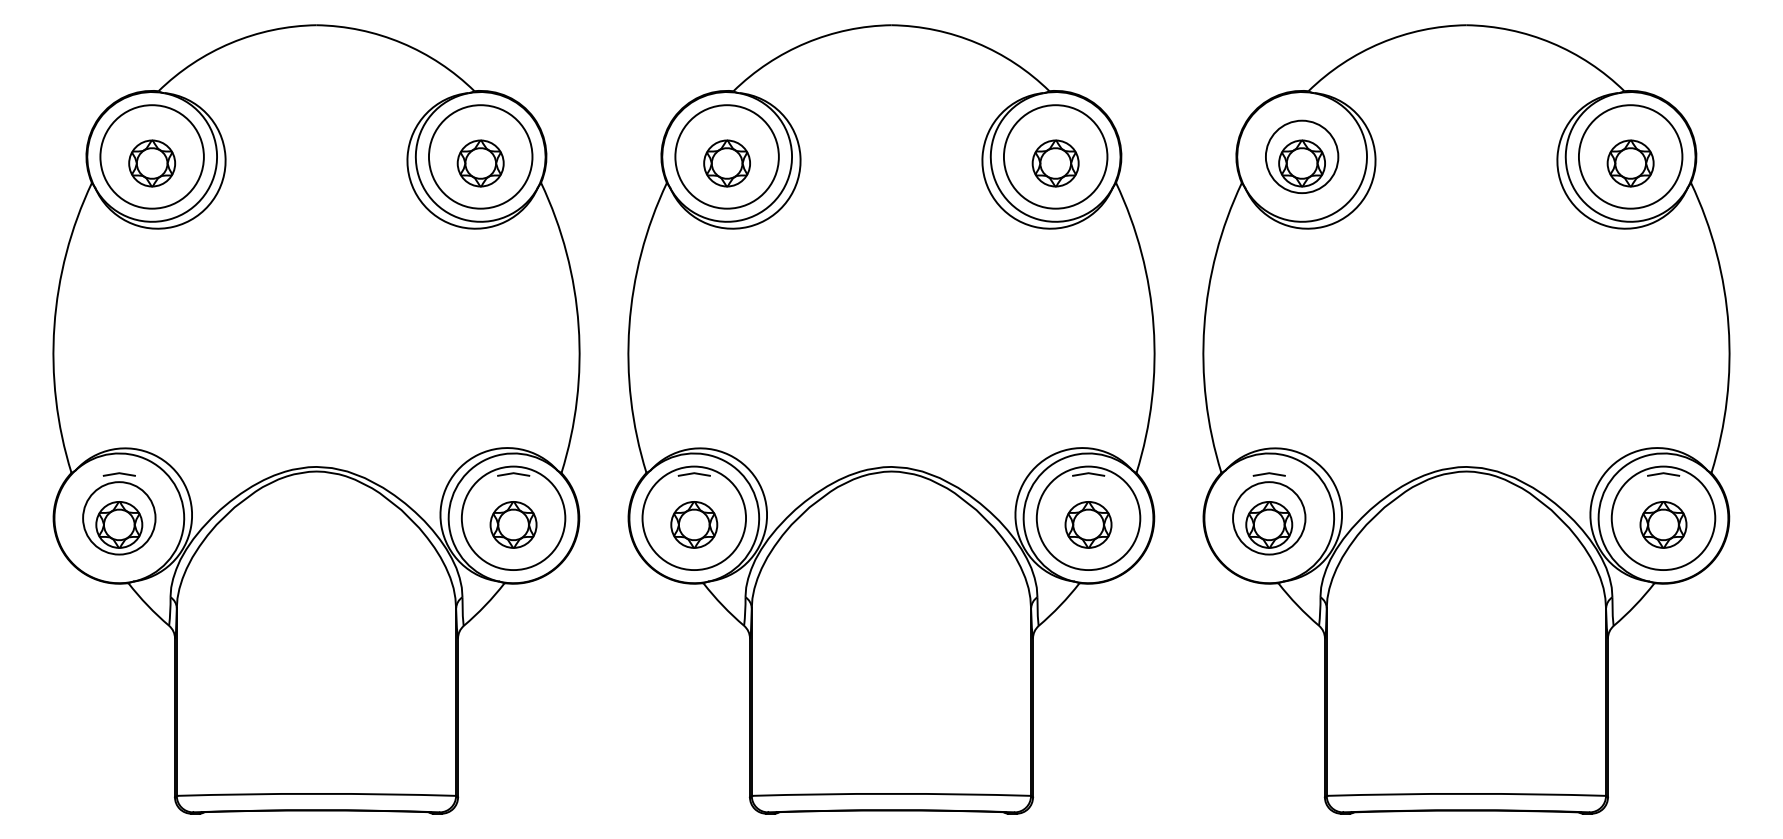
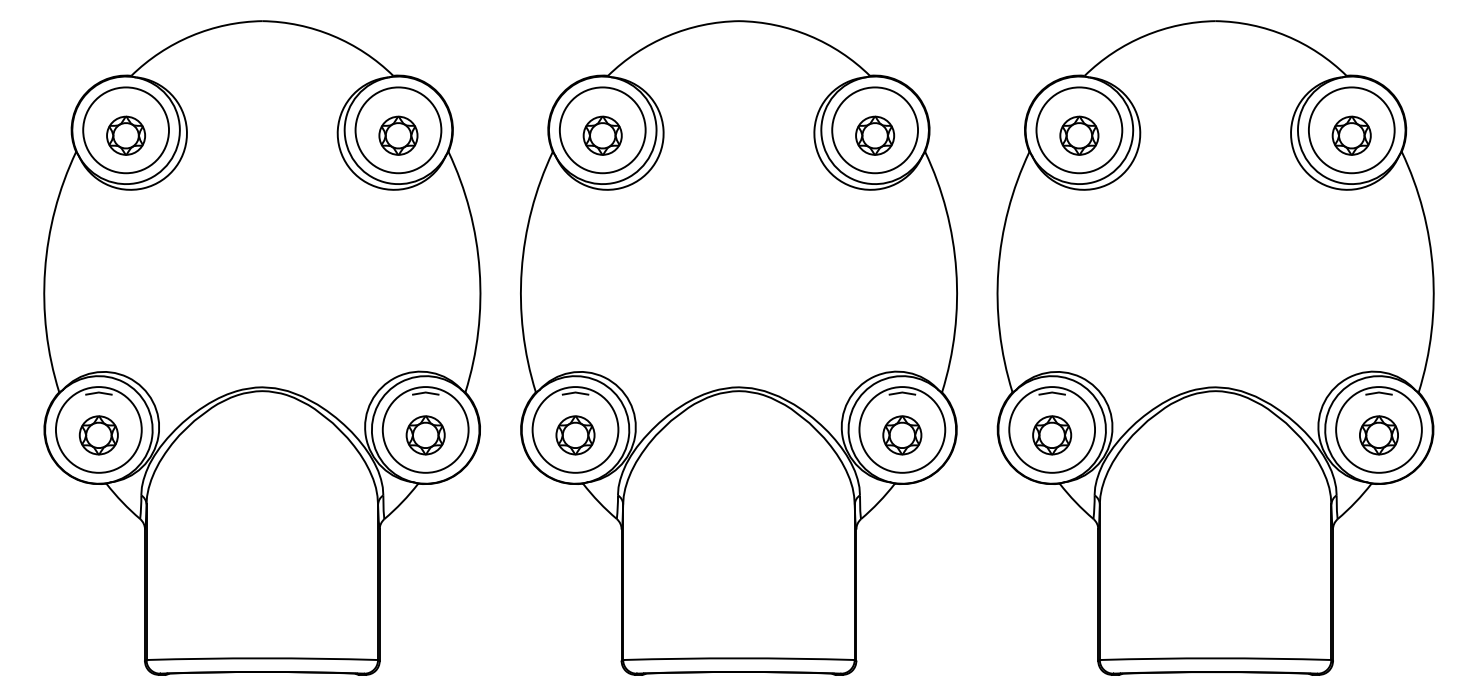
circle: (1301, 156) -> (1078, 129), size x1.43
circle: (119, 518) -> (99, 430), size x1.43
circle: (1269, 518) -> (1052, 430), size x1.43

